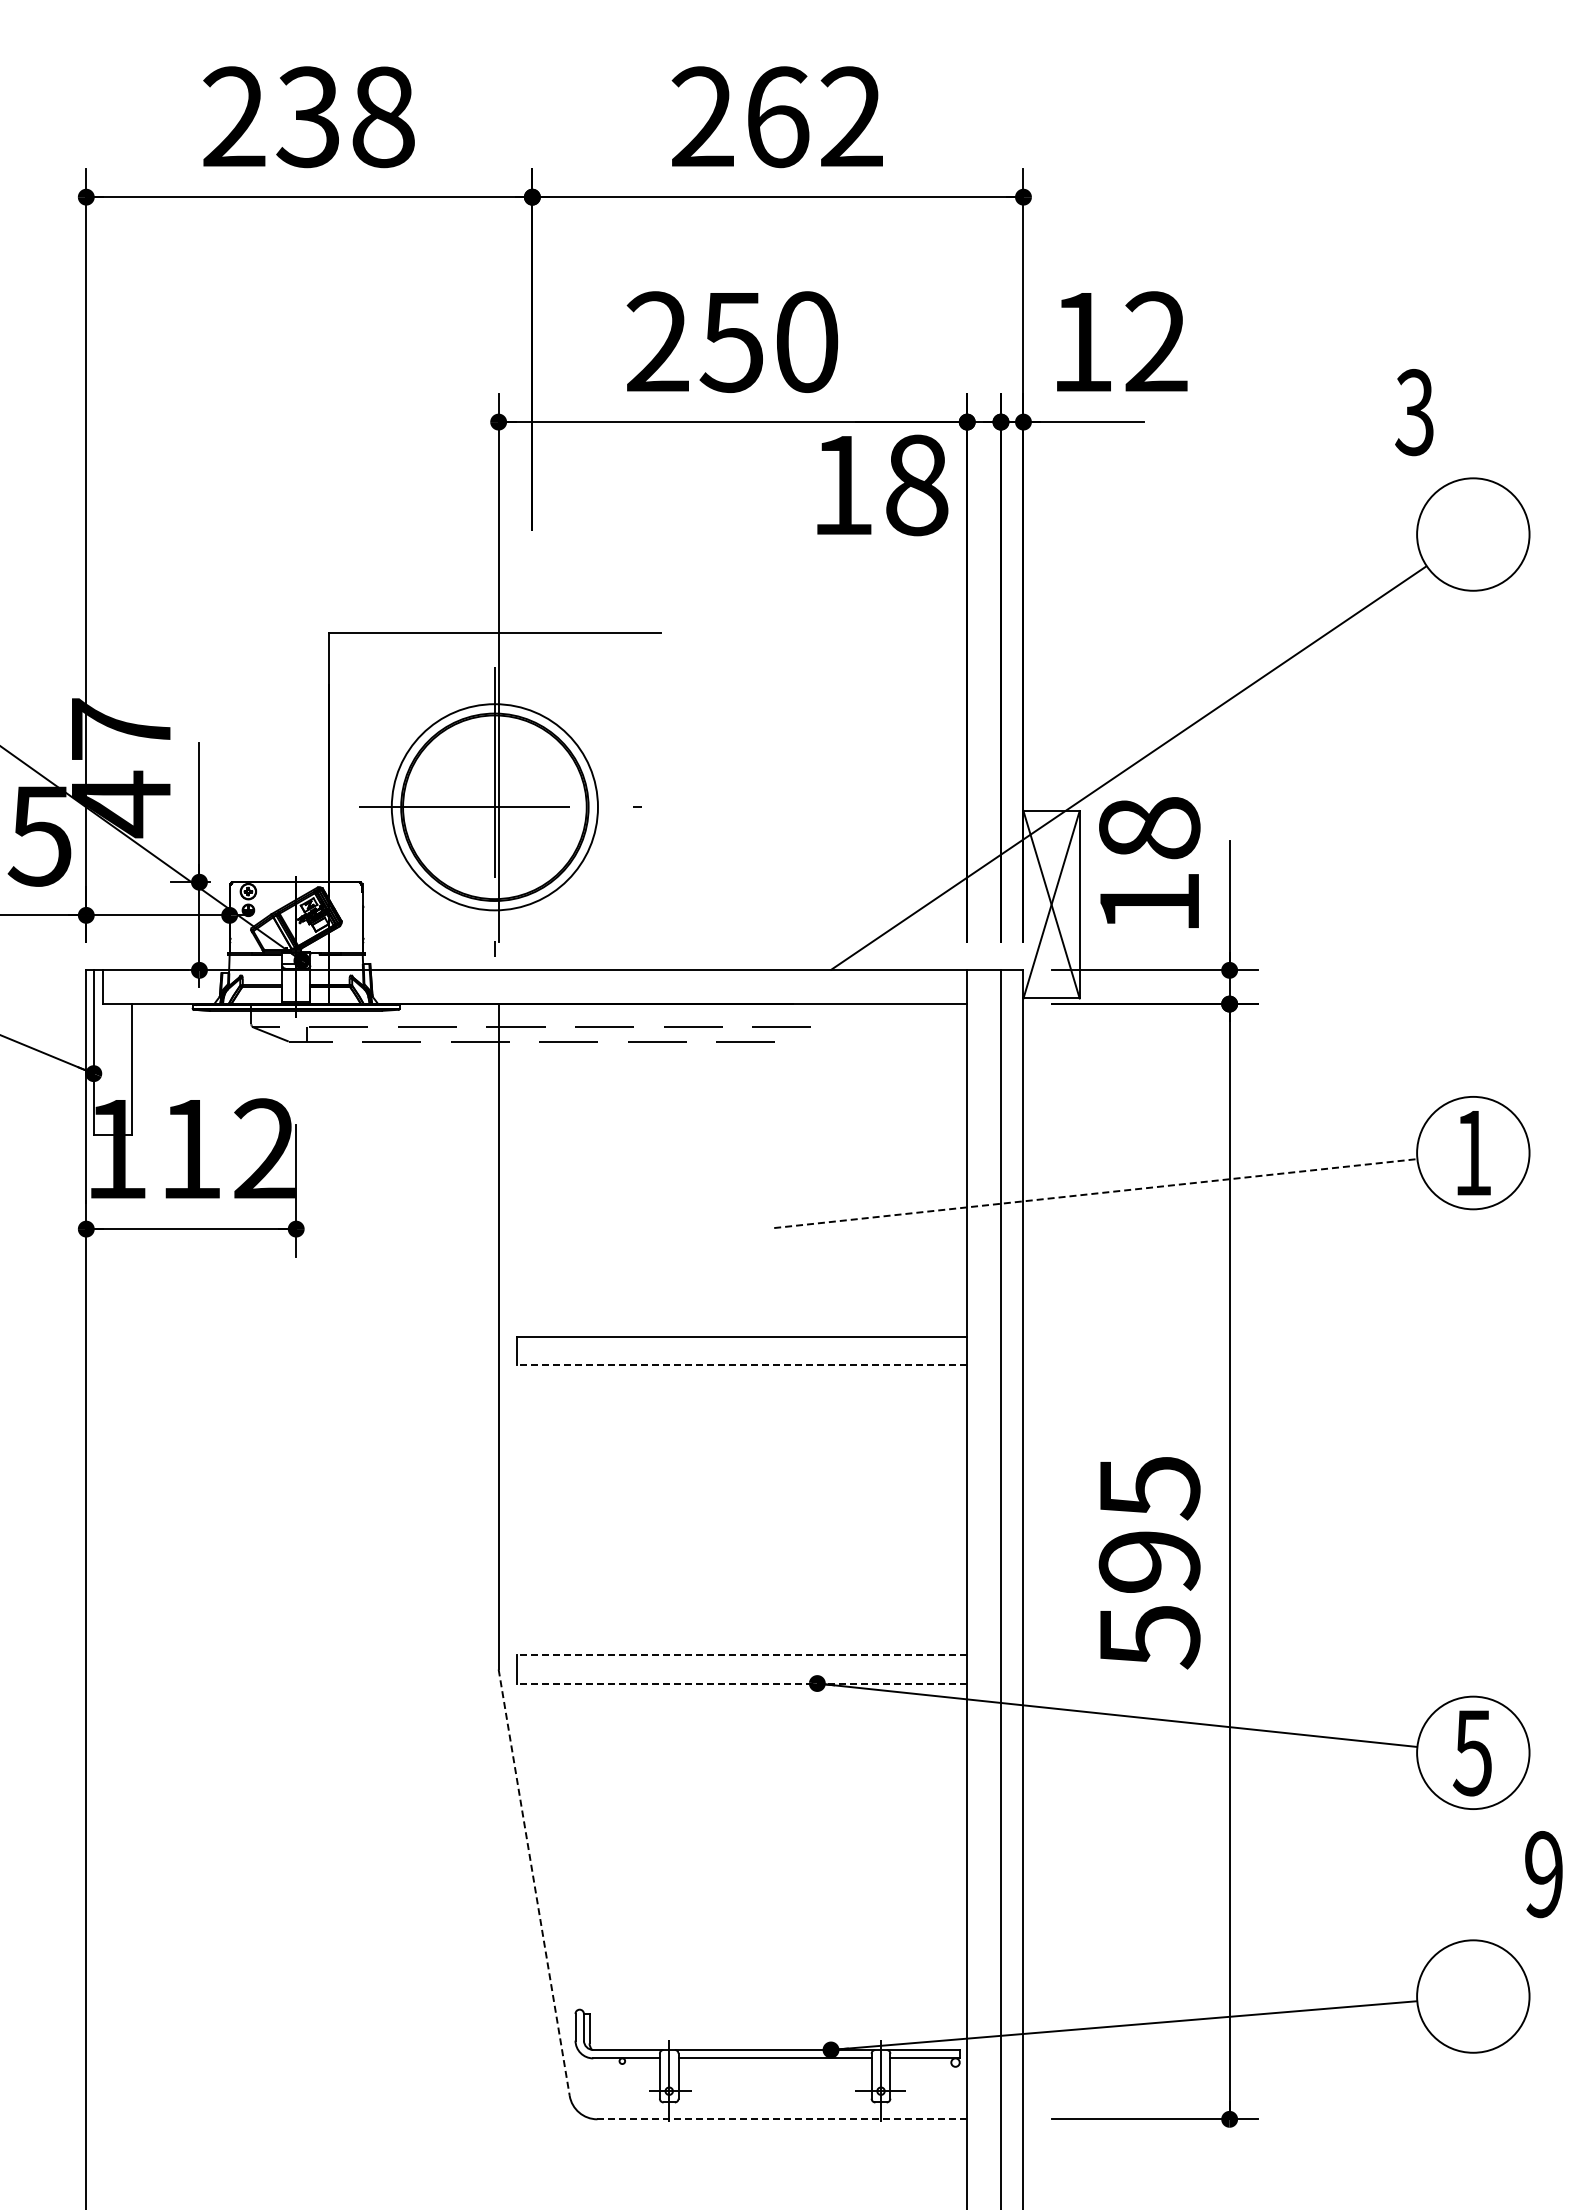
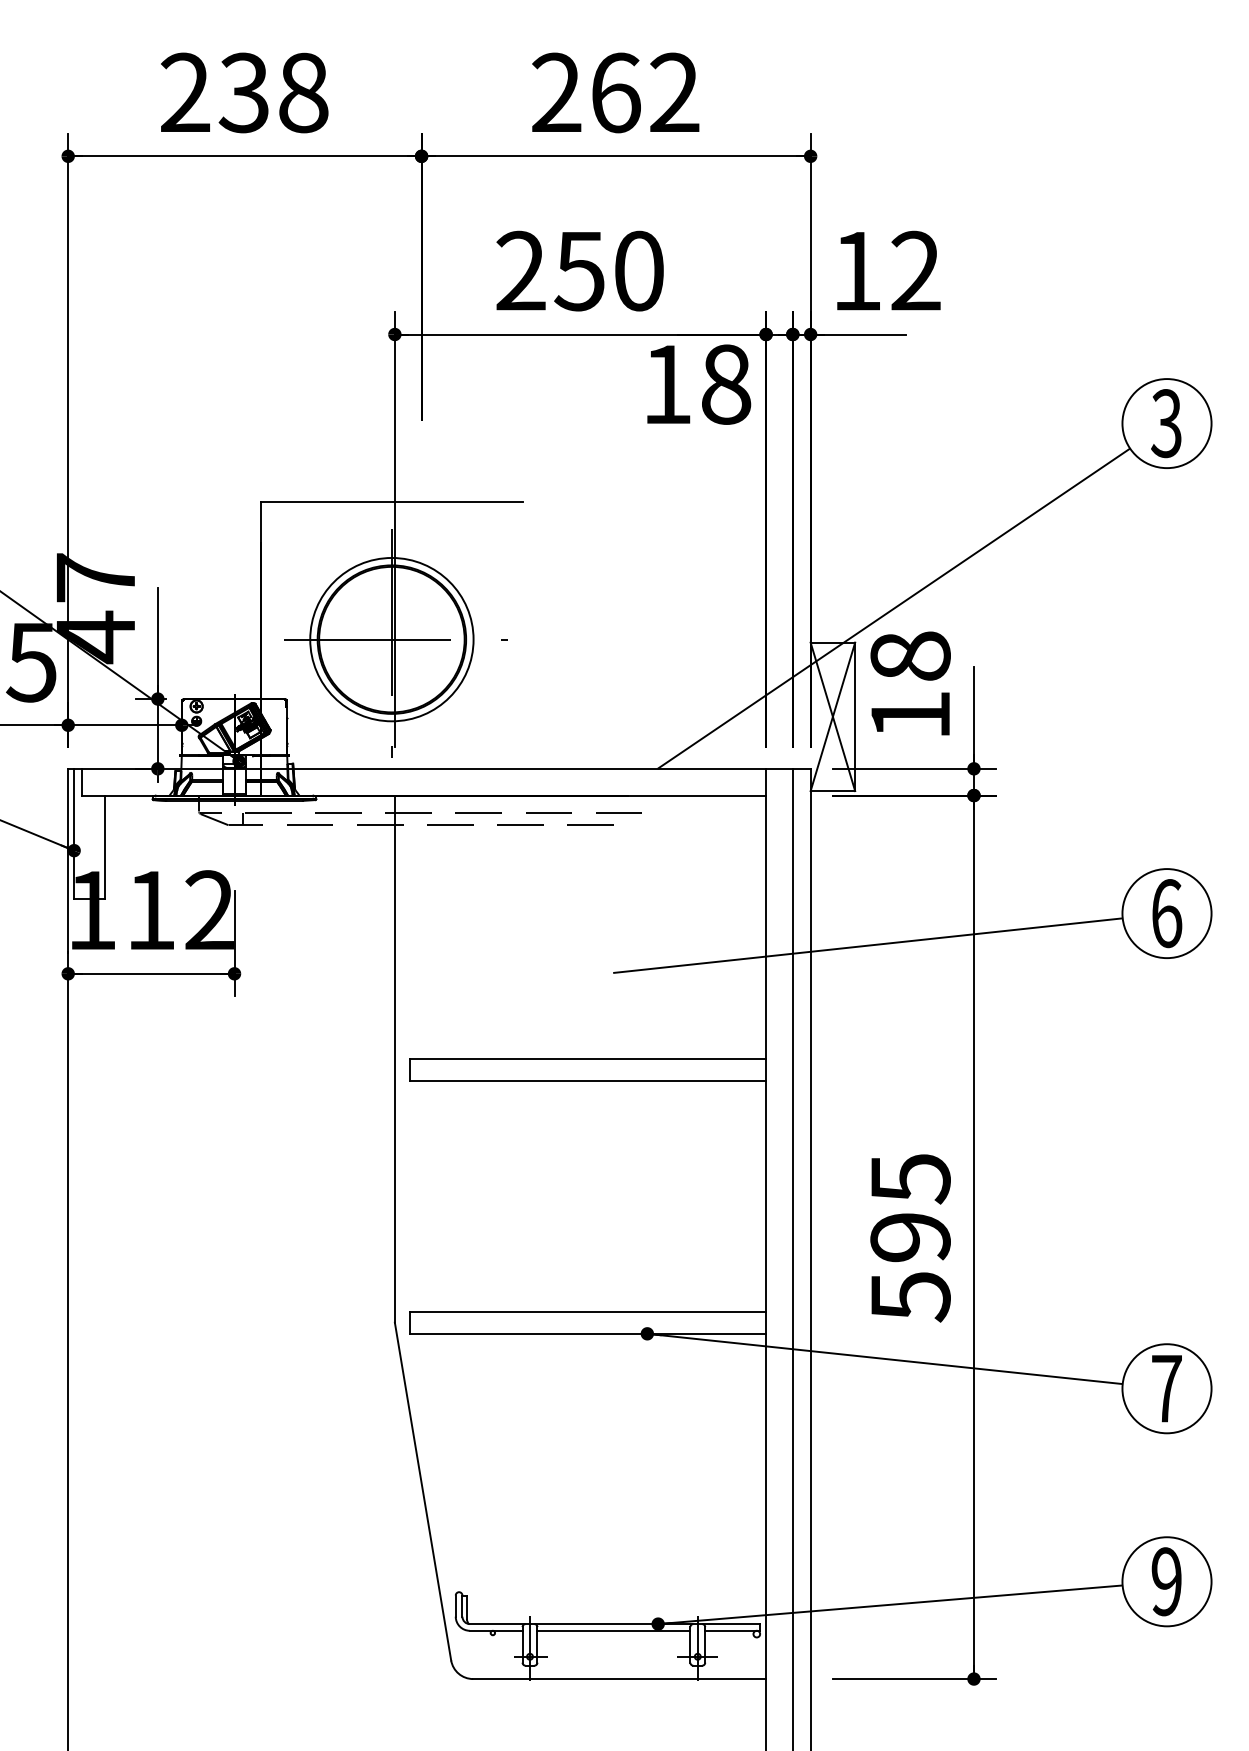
text: (1414, 412) -> (1166, 423), moved
text: (1473, 1152) -> (1167, 913), 1 -> 6
line: (1096, 1193) -> (868, 945), dashed -> solid
line: (742, 1364) -> (588, 1081), dashed -> solid
line: (742, 1655) -> (588, 1311), dashed -> solid
line: (742, 1683) -> (588, 1333), dashed -> solid
text: (1472, 1753) -> (1166, 1389), 5 -> 7
text: (1543, 1874) -> (1166, 1581), moved
line: (534, 1883) -> (423, 1492), dashed -> solid
line: (782, 2119) -> (619, 1679), dashed -> solid

